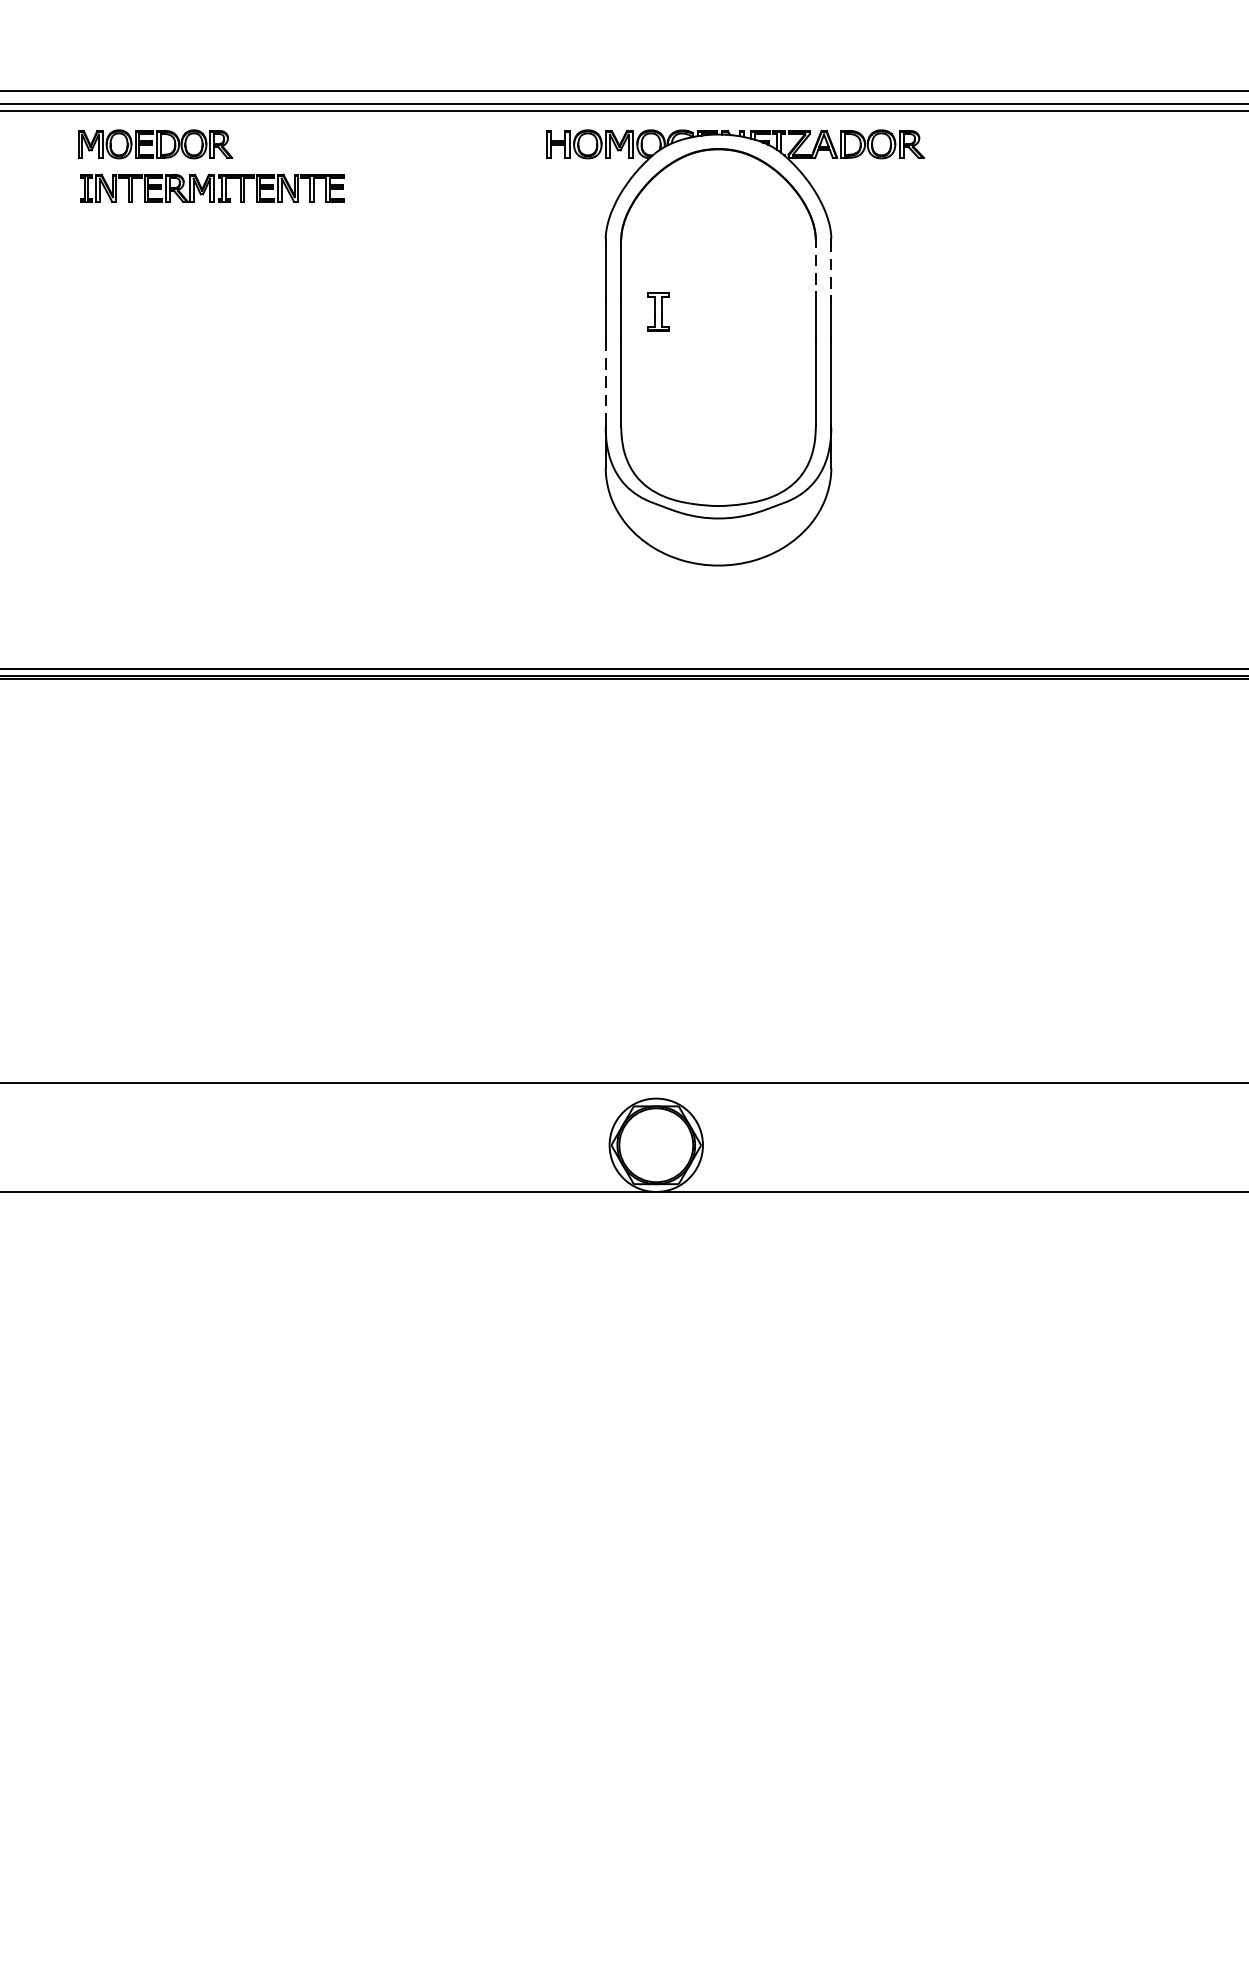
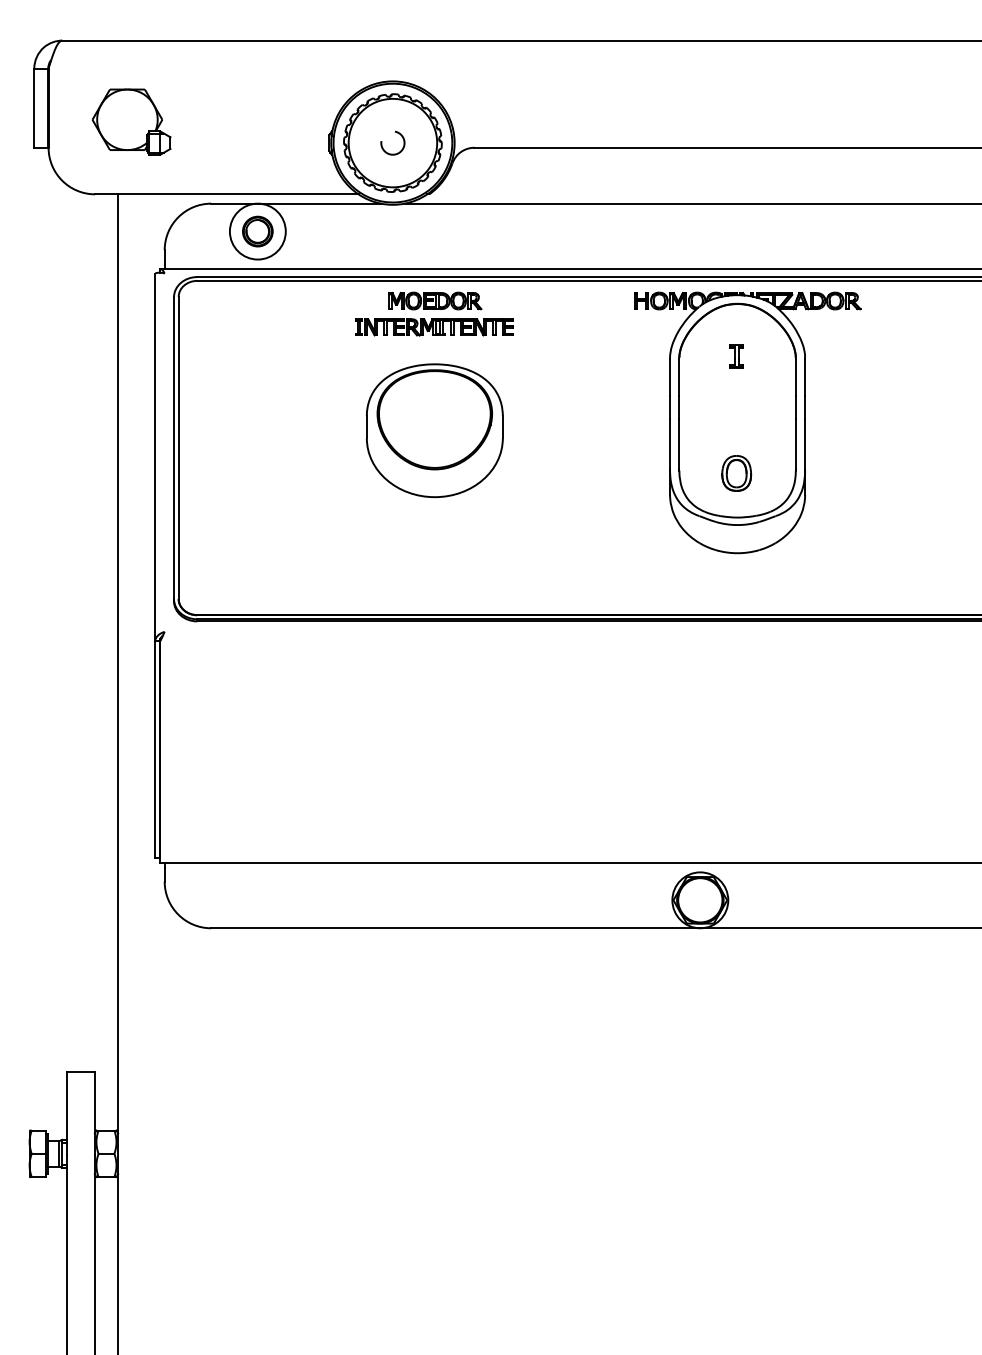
part: (155, 143) -> (435, 300), moved
line: (815, 272) -> (795, 377), dashed -> solid
line: (831, 272) -> (805, 377), dashed -> solid
part: (658, 312) -> (736, 356), moved
part: (212, 360) -> (434, 430), added
line: (606, 383) -> (670, 444), dashed -> solid
part: (716, 432) -> (736, 473), added

